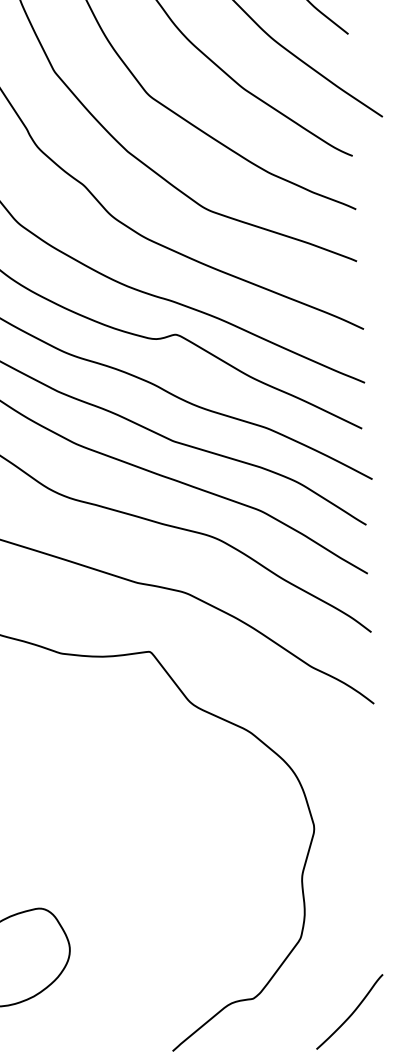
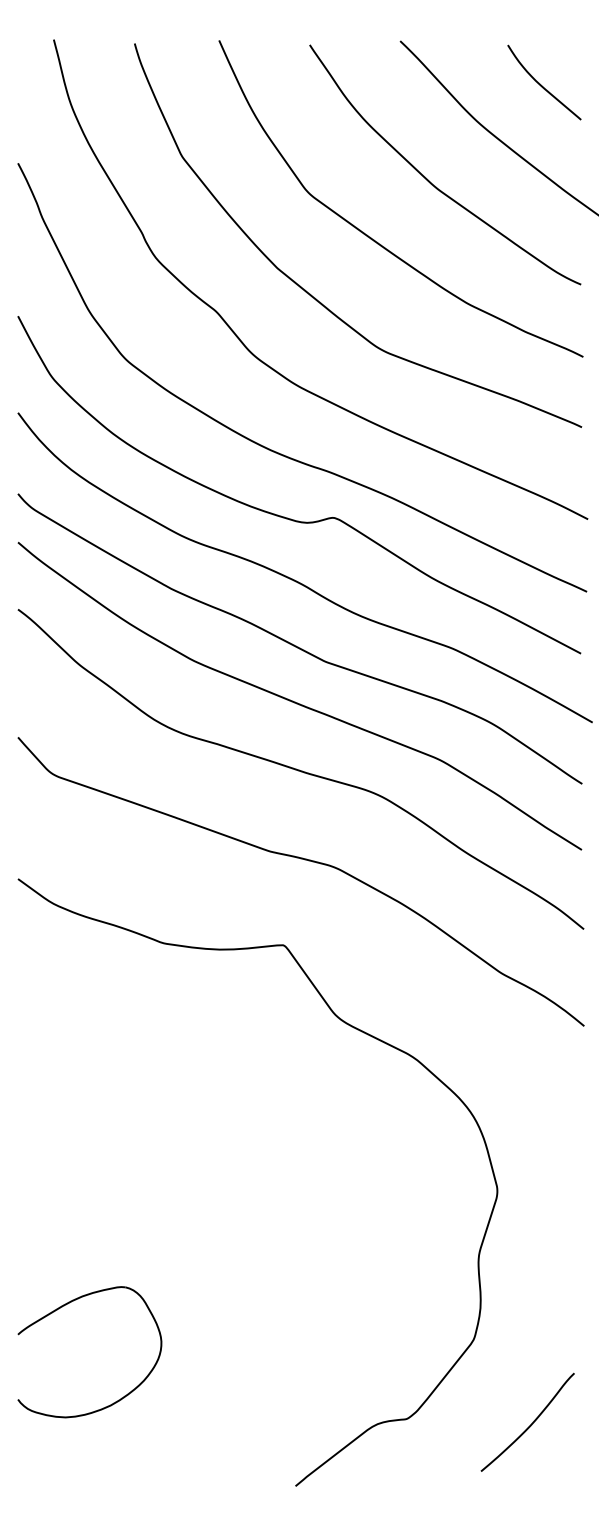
curve: (351, 1013) -> (530, 1424), moved

